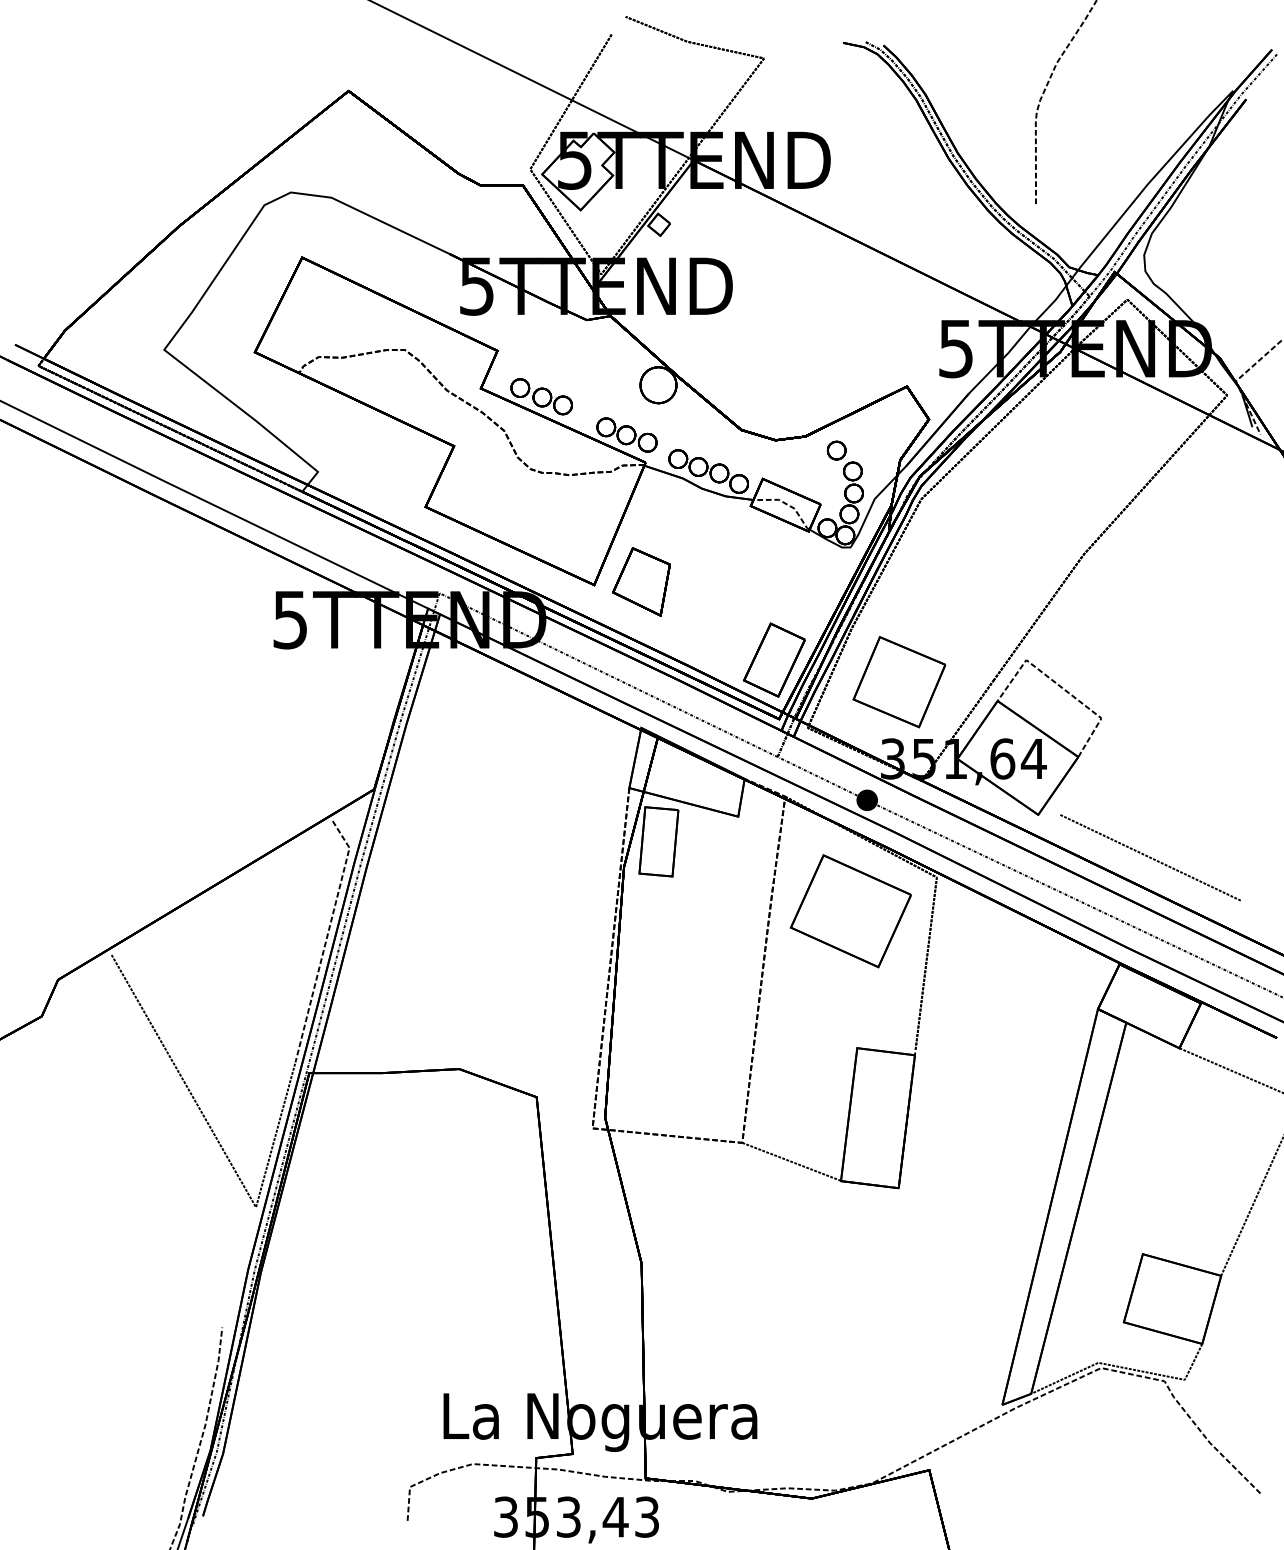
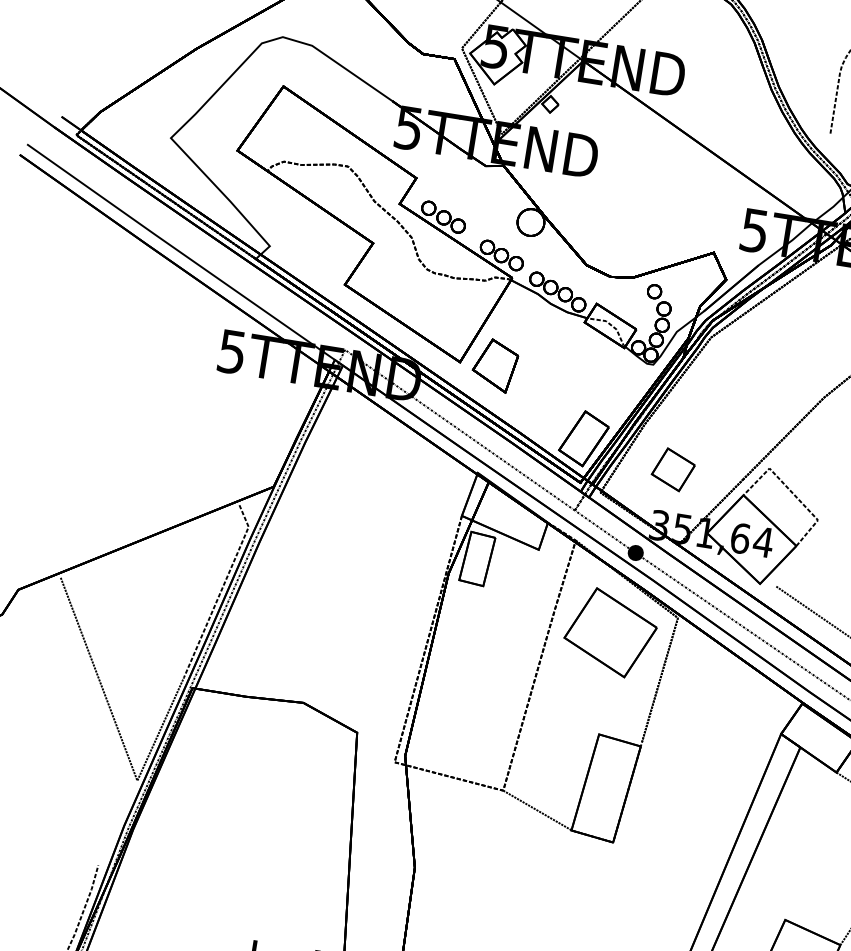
part: (899, 682) -> (673, 469), size x0.6

